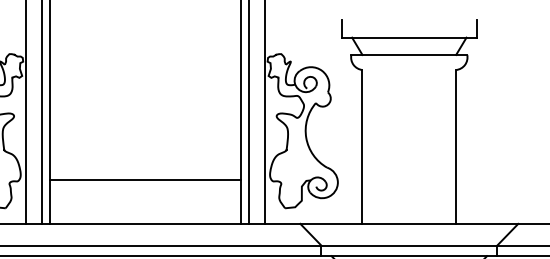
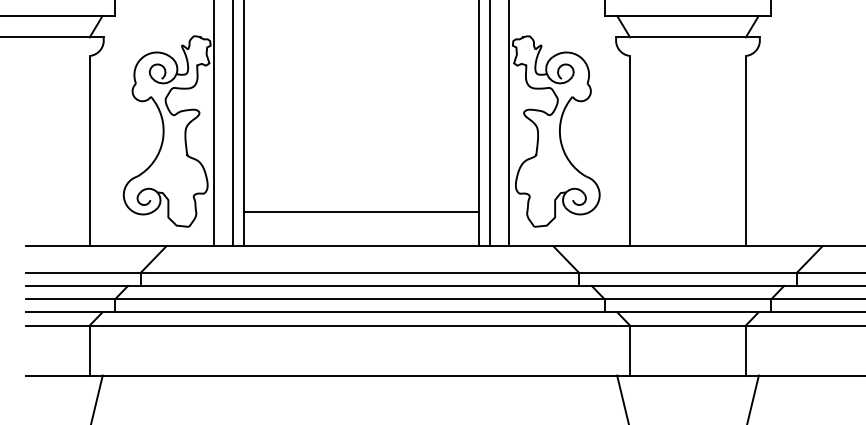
line: (145, 180) -> (361, 212), moved

